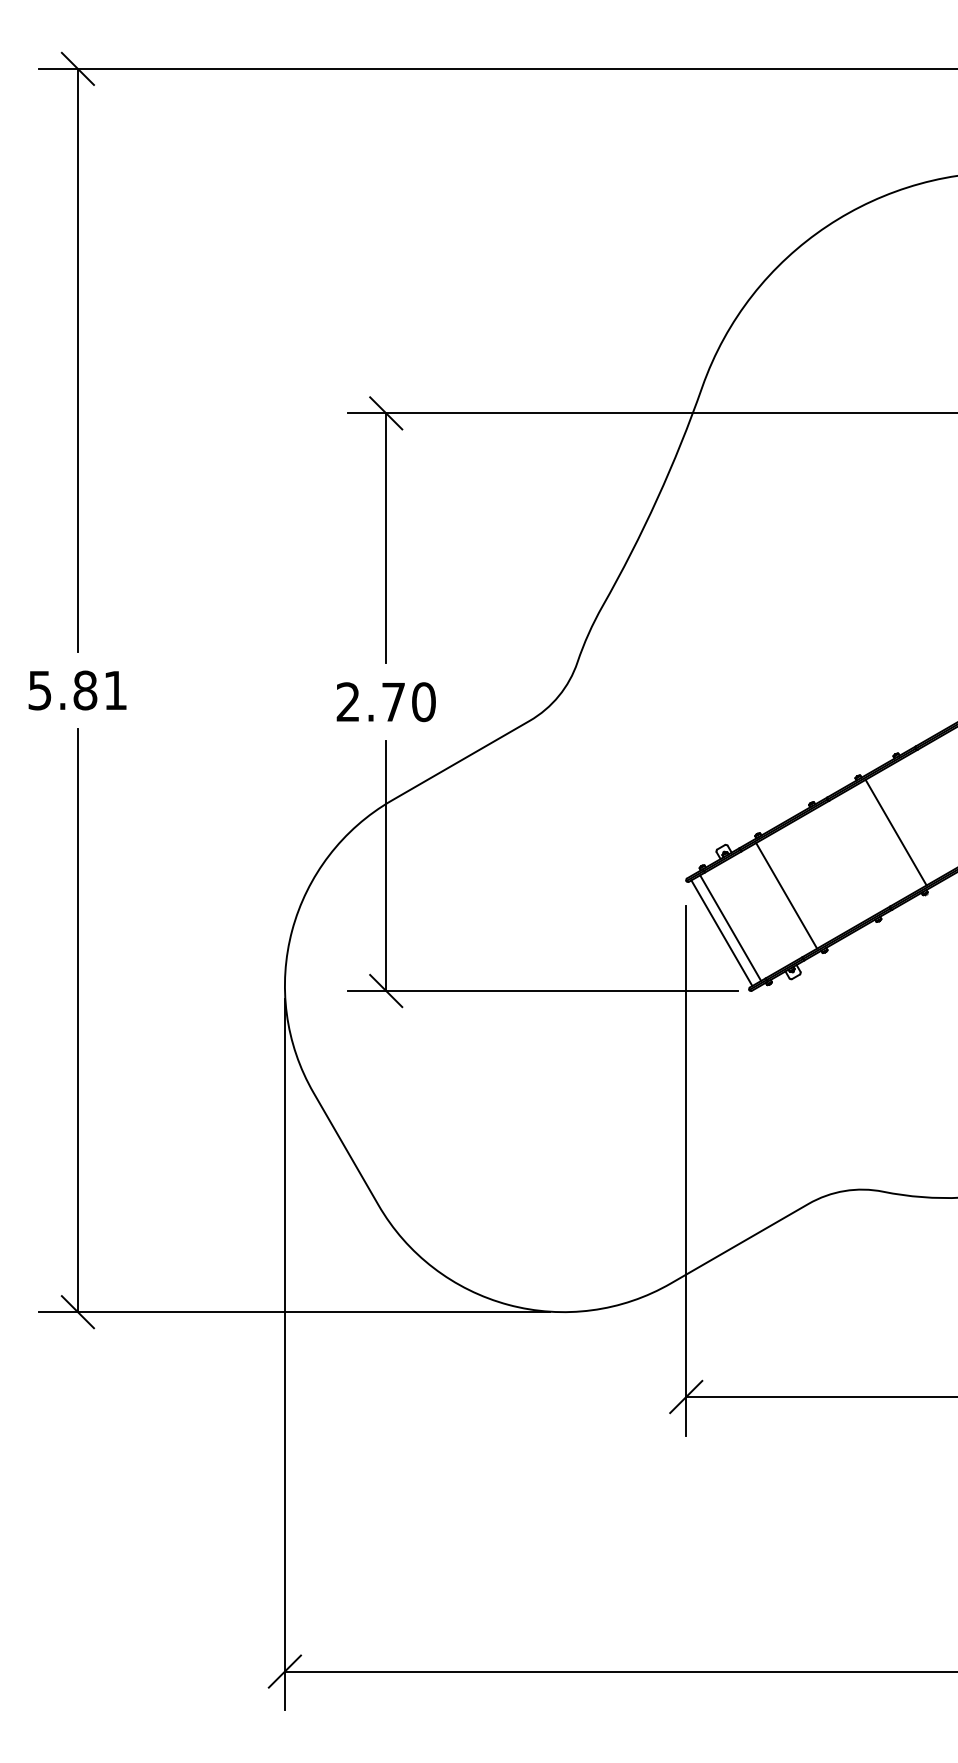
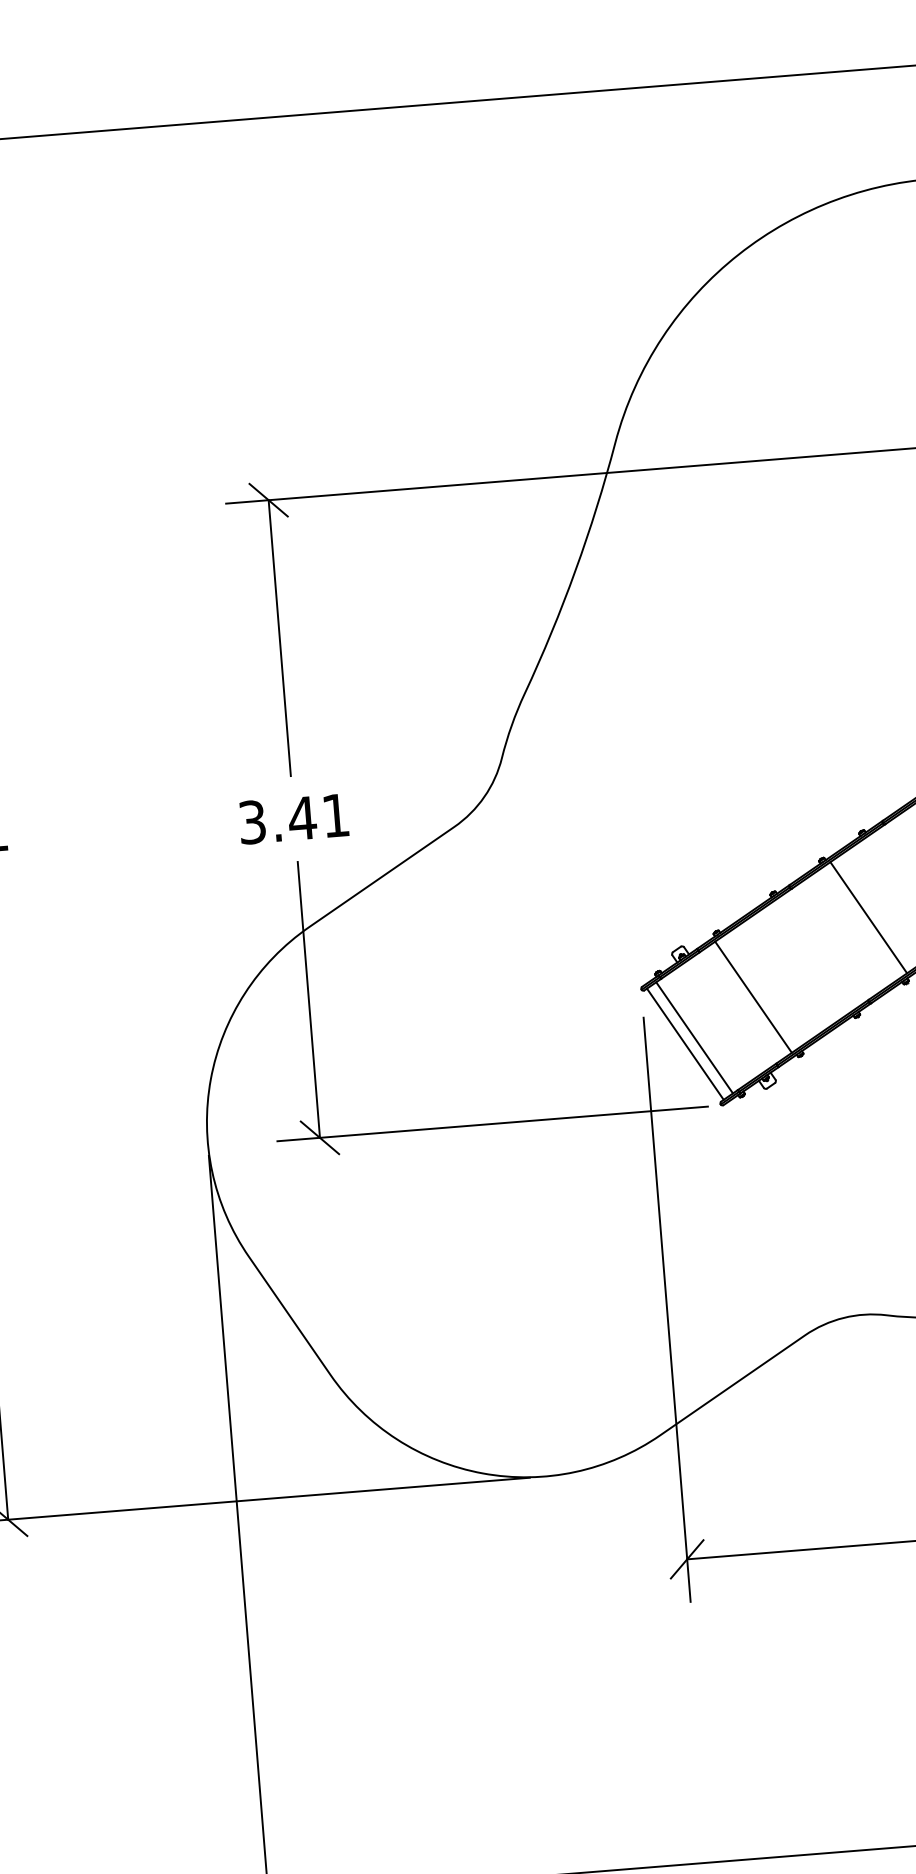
text: (385, 702) -> (293, 819), 2.70 -> 3.41

